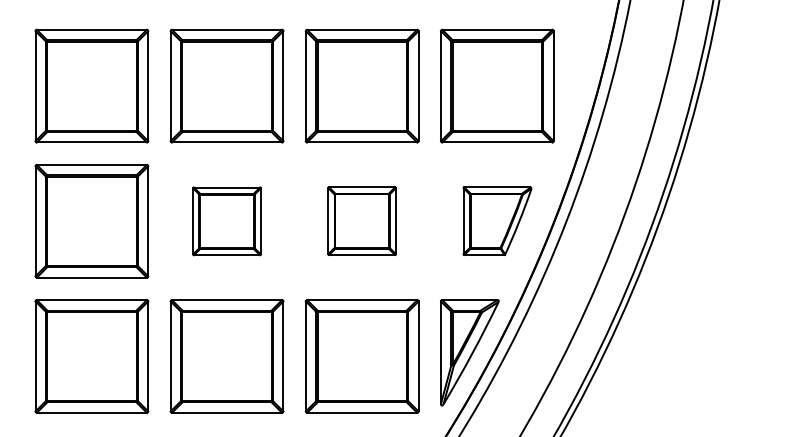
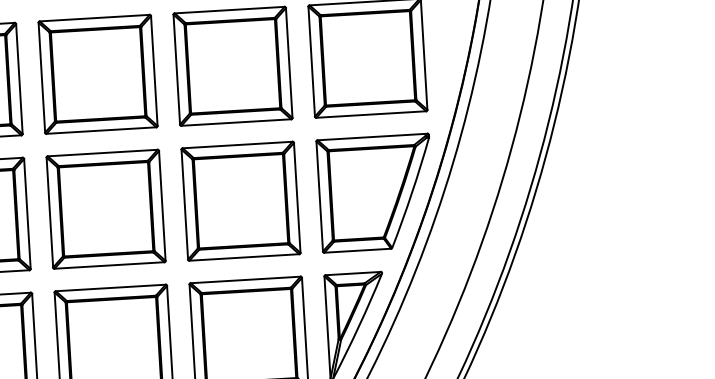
part: (361, 220) -> (240, 200), size x1.67
part: (497, 220) -> (376, 192), size x1.67
part: (226, 221) -> (105, 209), size x1.67

